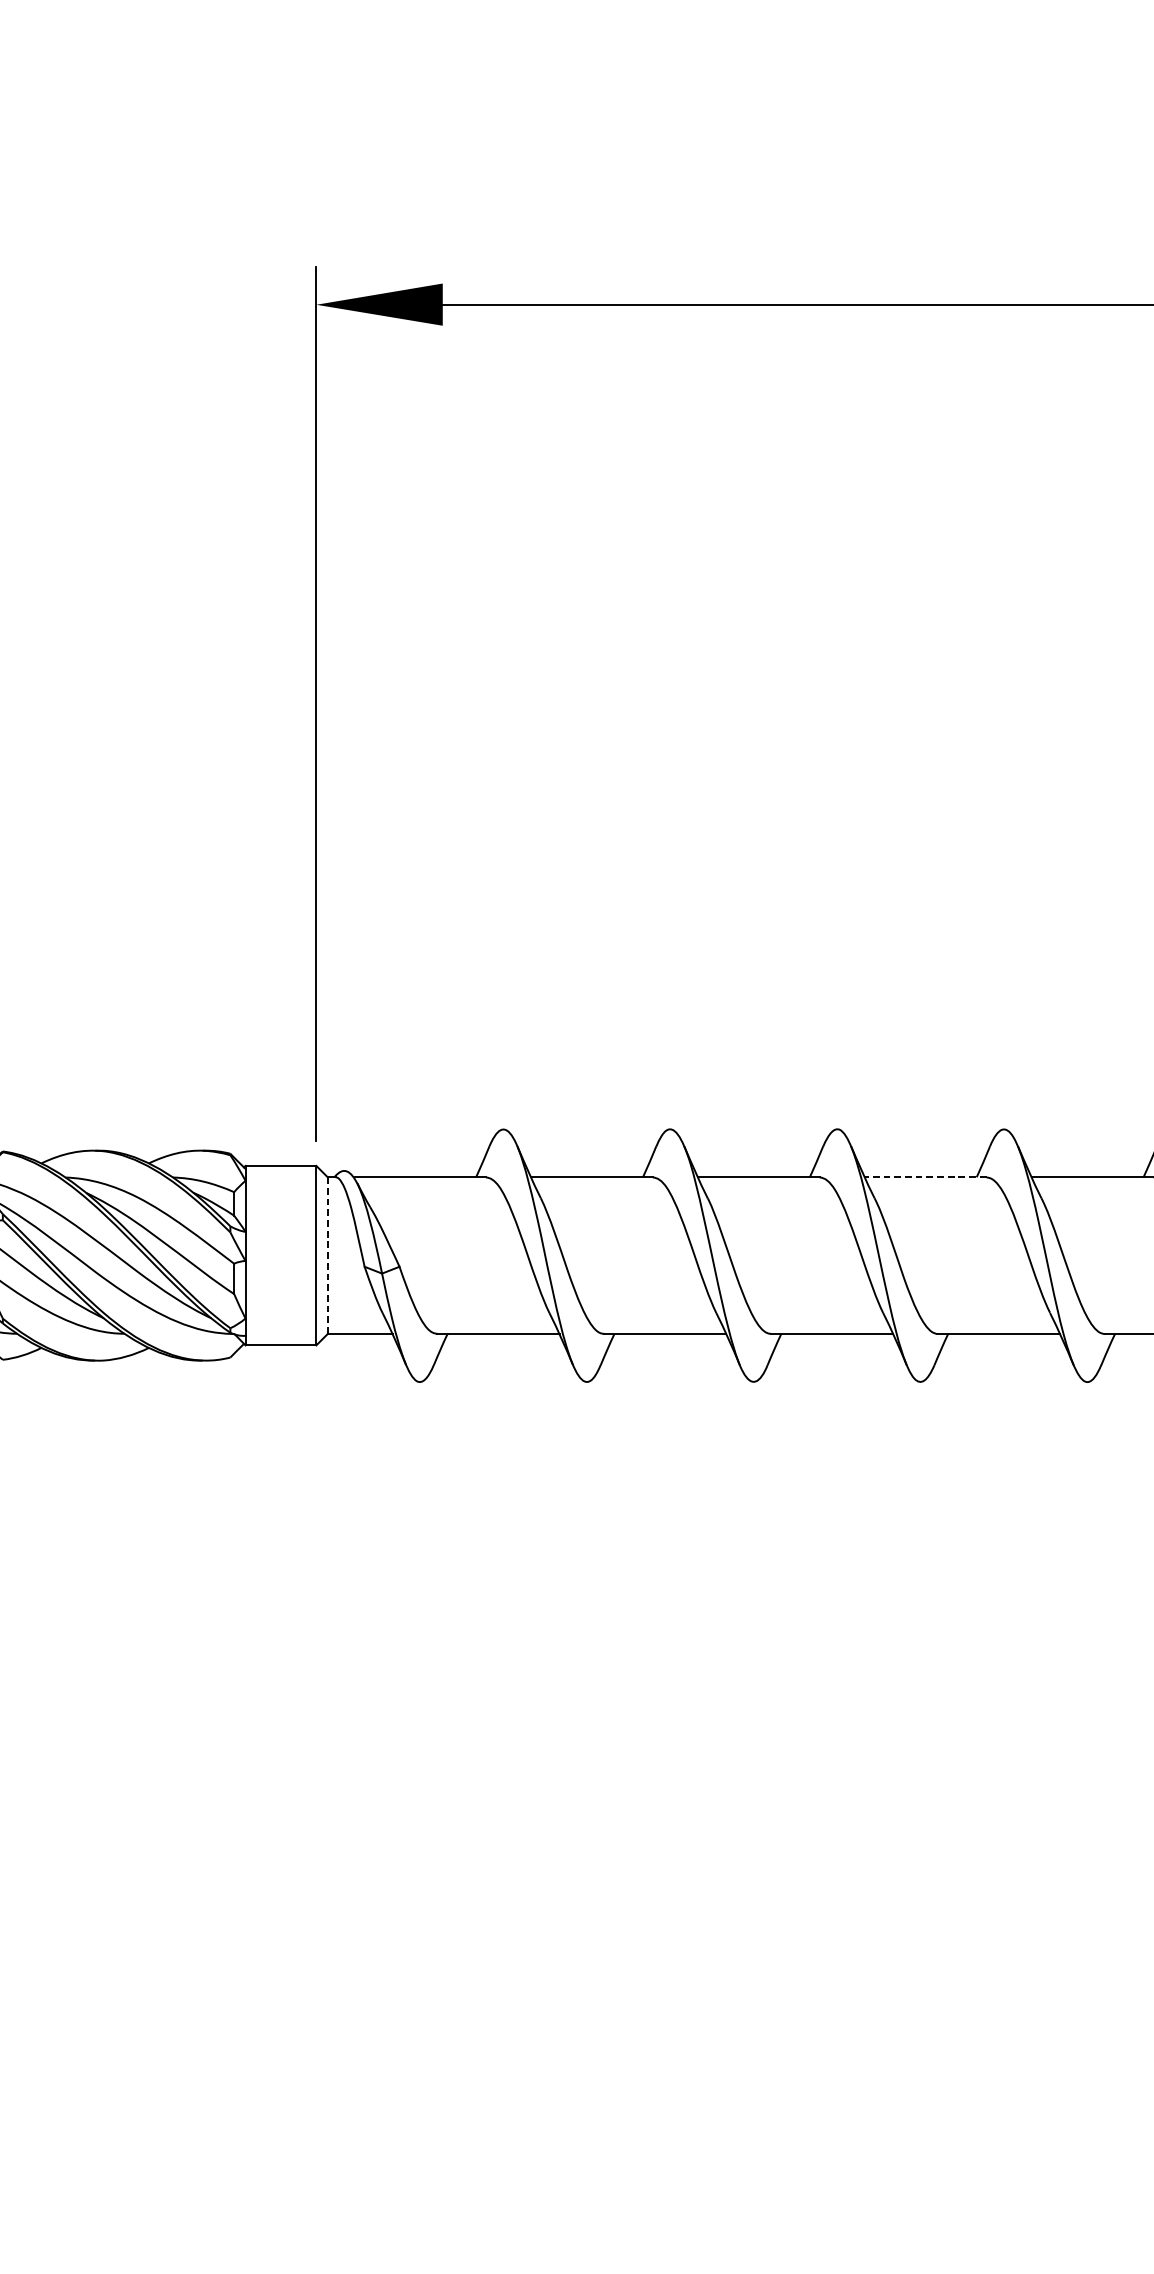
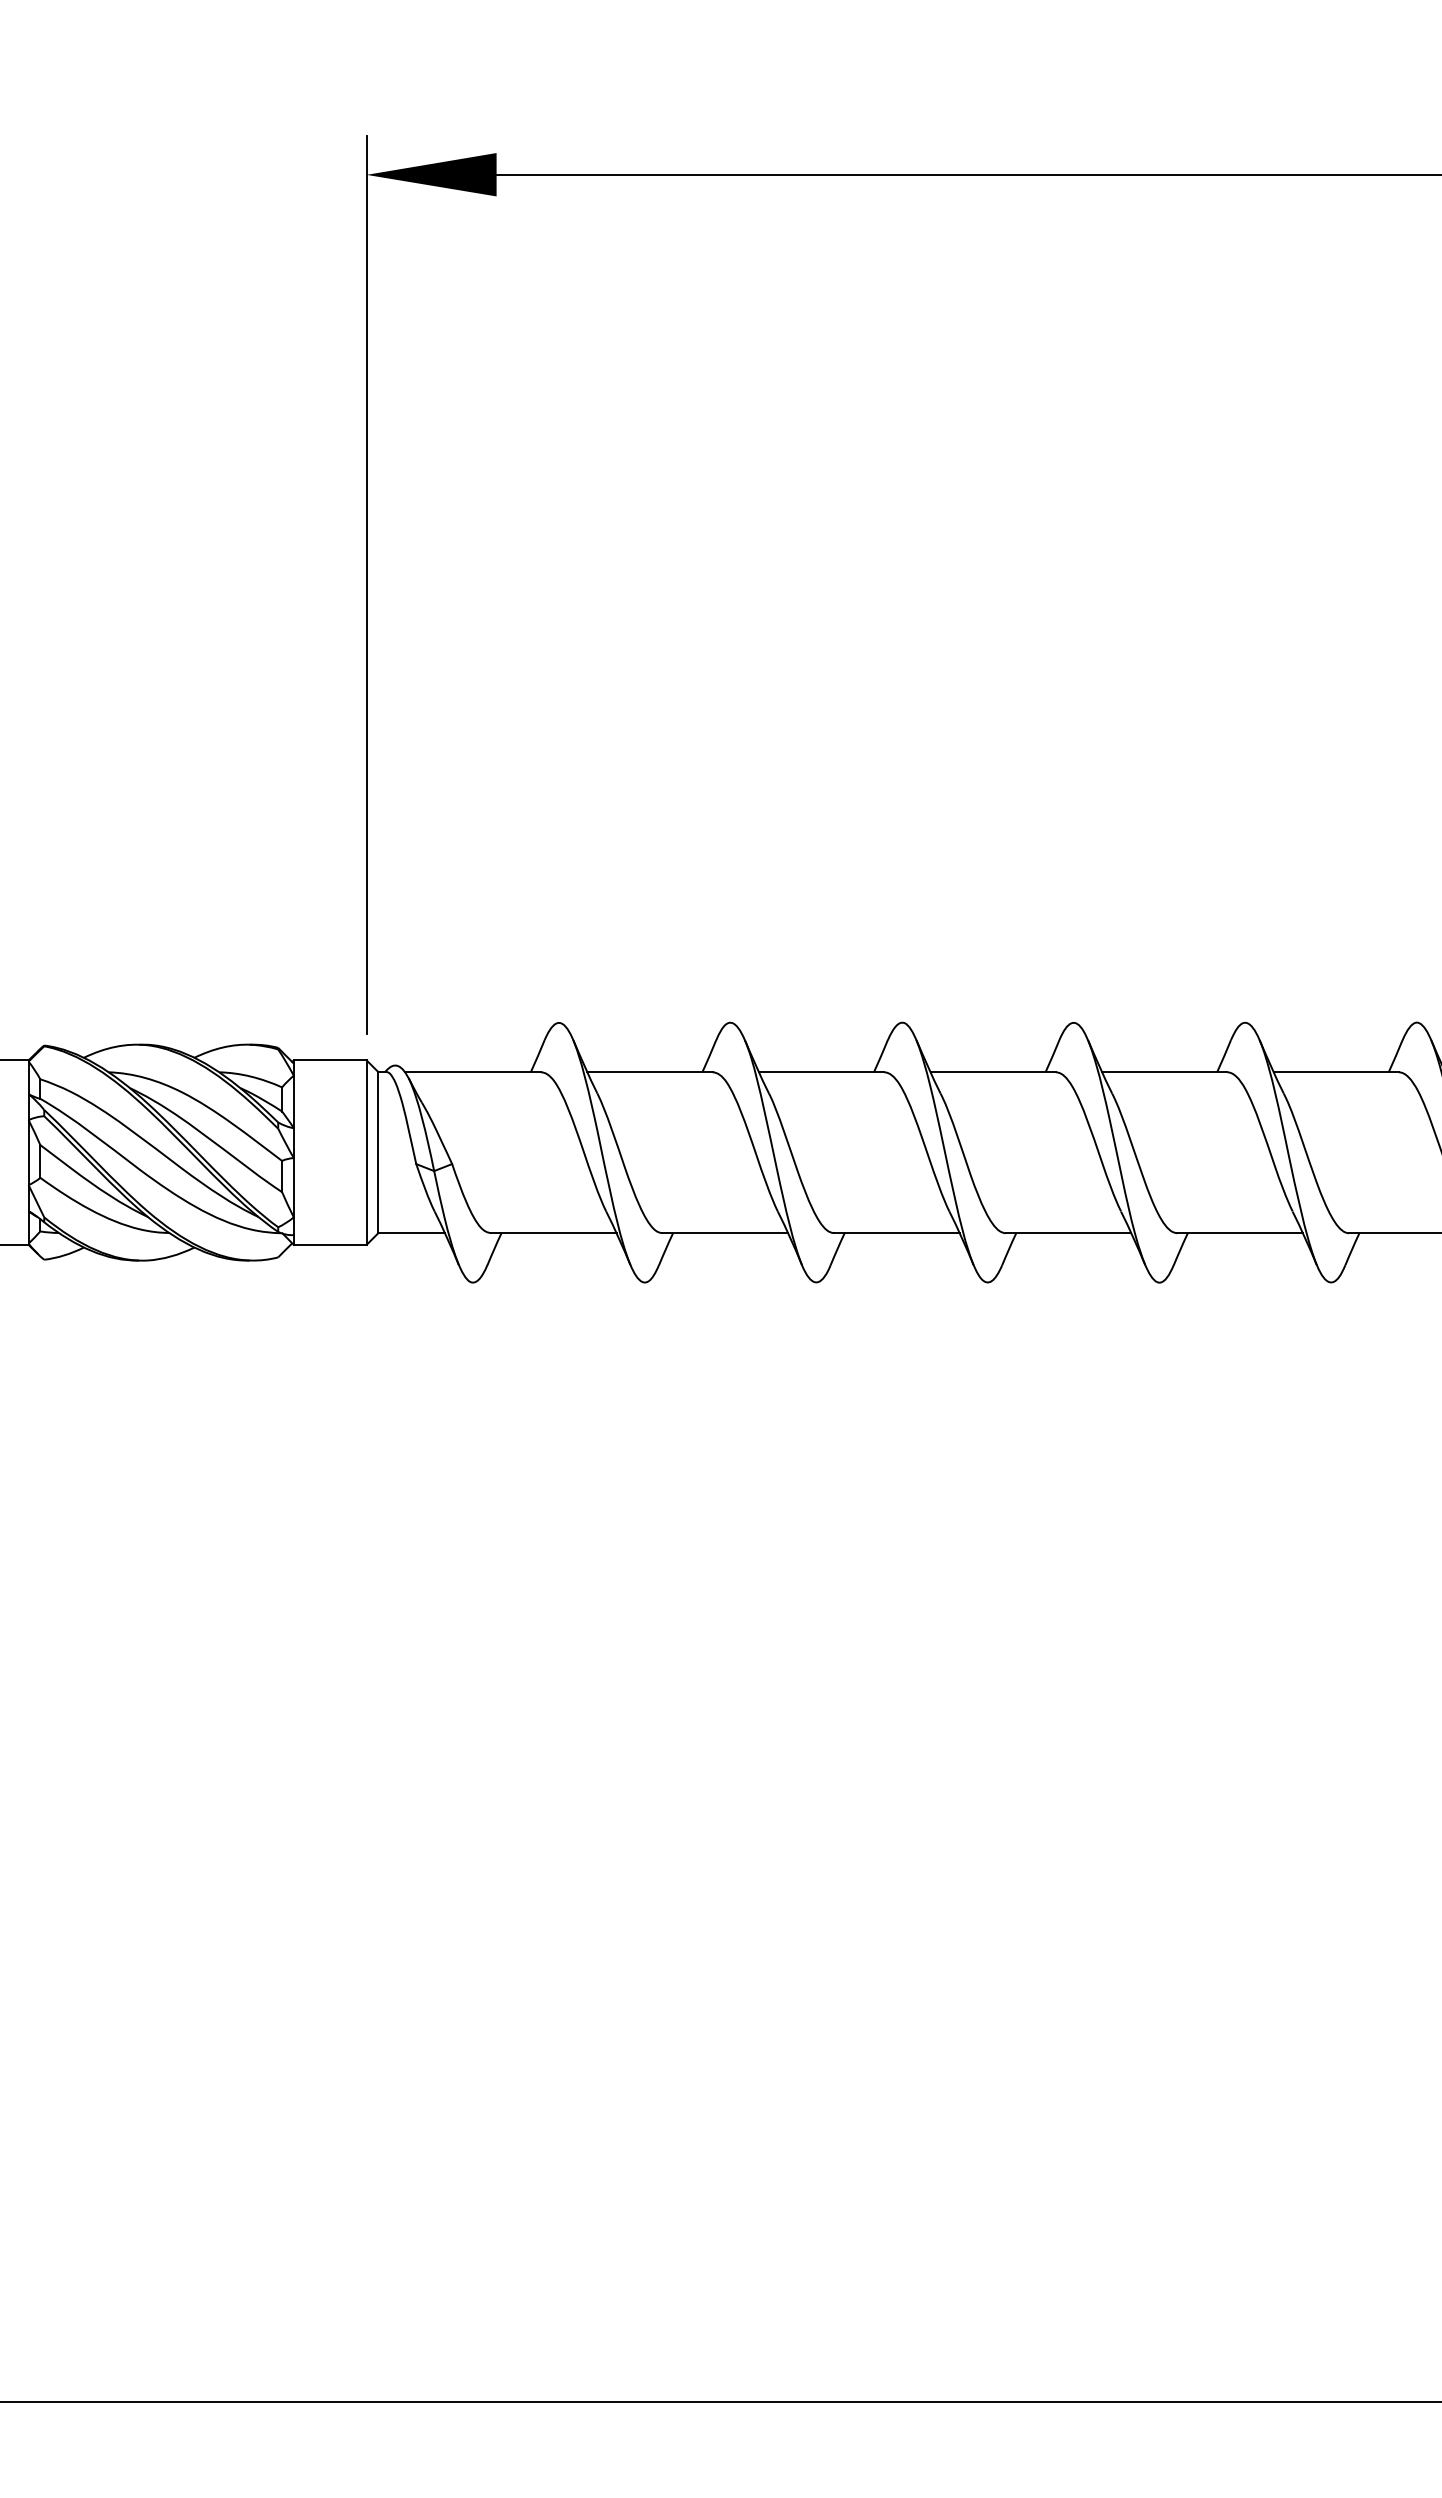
line: (926, 1177) -> (993, 1072), dashed -> solid
line: (327, 1255) -> (378, 1152), dashed -> solid

